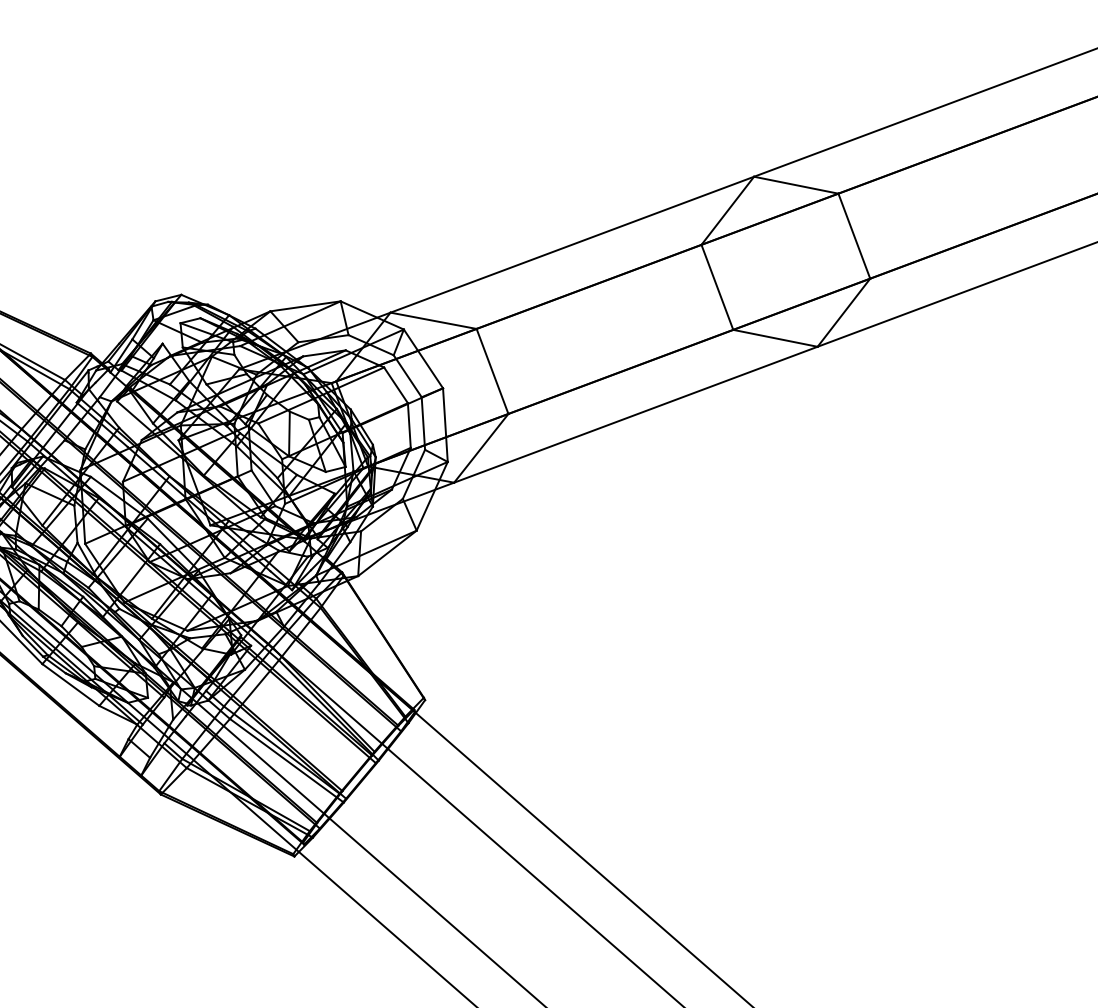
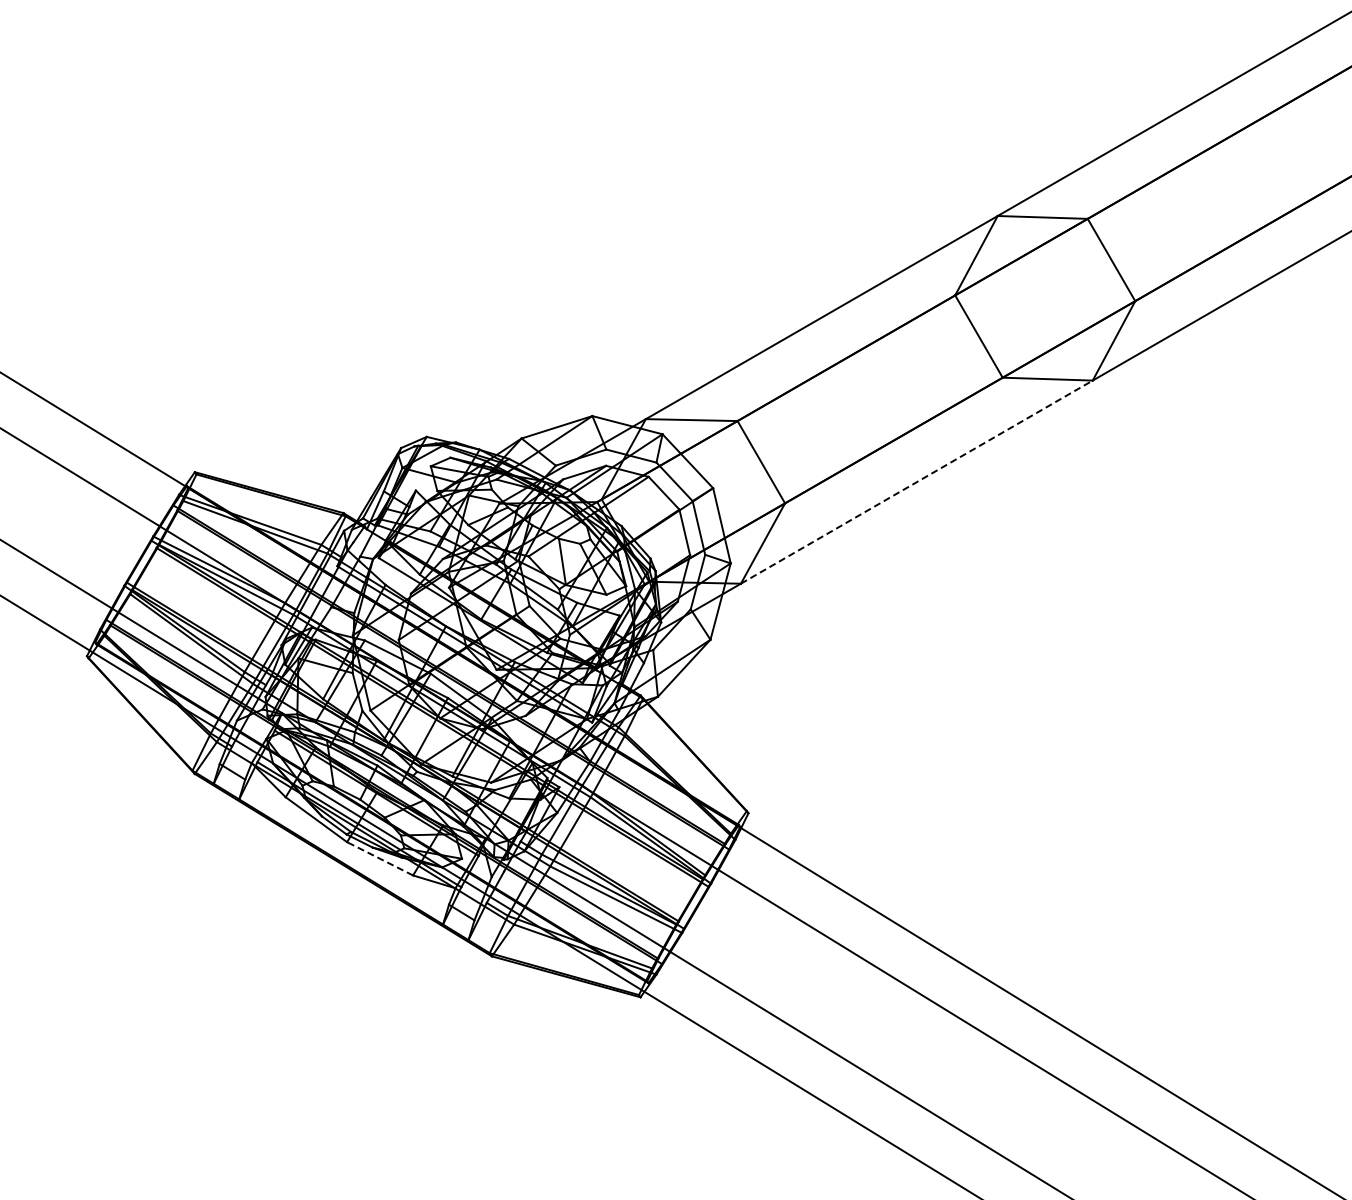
line: (636, 414) -> (917, 481), solid -> dashed
line: (71, 684) -> (380, 858), solid -> dashed

